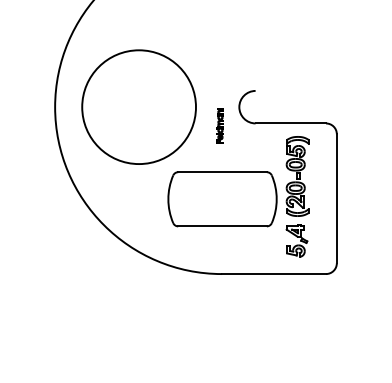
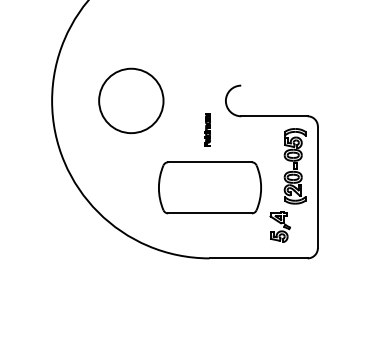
circle: (139, 107) -> (131, 101), size x0.6
part: (219, 125) -> (207, 129), moved
part: (297, 176) -> (294, 166), moved

